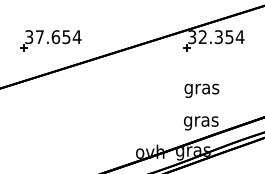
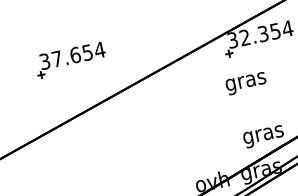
part: (50, 40) -> (70, 60), moved
text: (201, 90) -> (245, 83), moved

